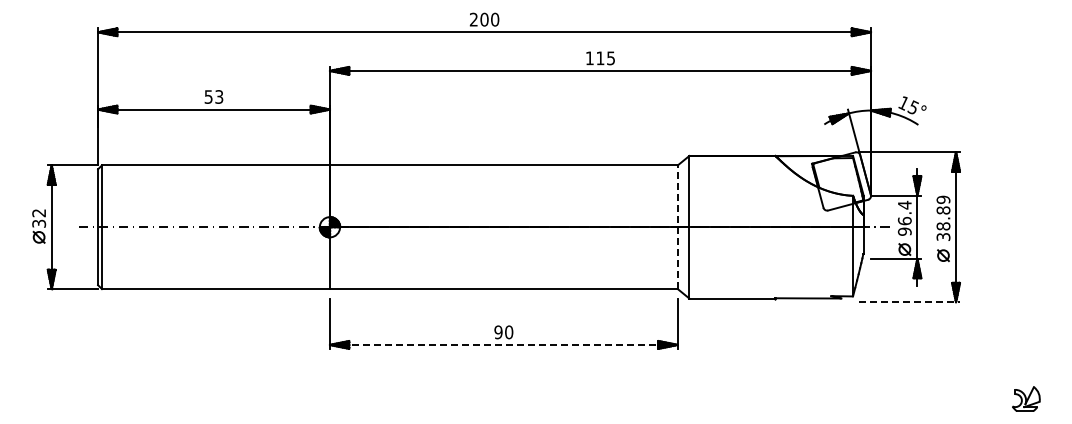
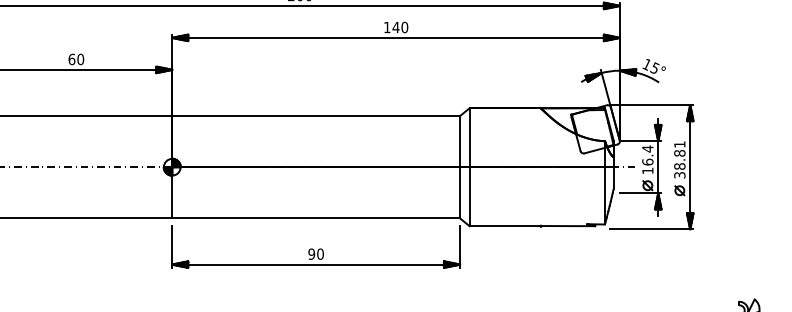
text: (605, 58) -> (400, 27), 115 -> 140
text: (213, 96) -> (75, 59), 53 -> 60
text: (943, 199) -> (679, 144), 38.89 -> 38.81
line: (677, 227) -> (459, 167), dashed -> solid
text: (904, 231) -> (647, 170), 96.4 -> 16.4
line: (910, 302) -> (652, 229), dashed -> solid
line: (503, 344) -> (315, 264), dashed -> solid

